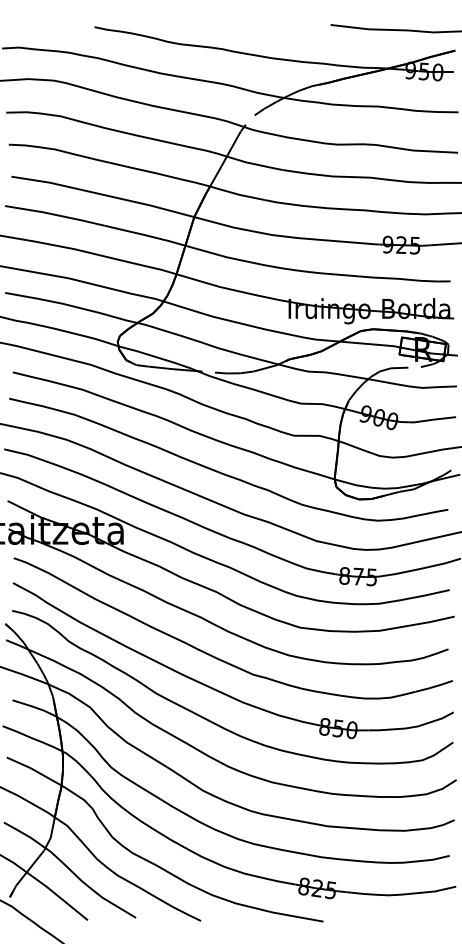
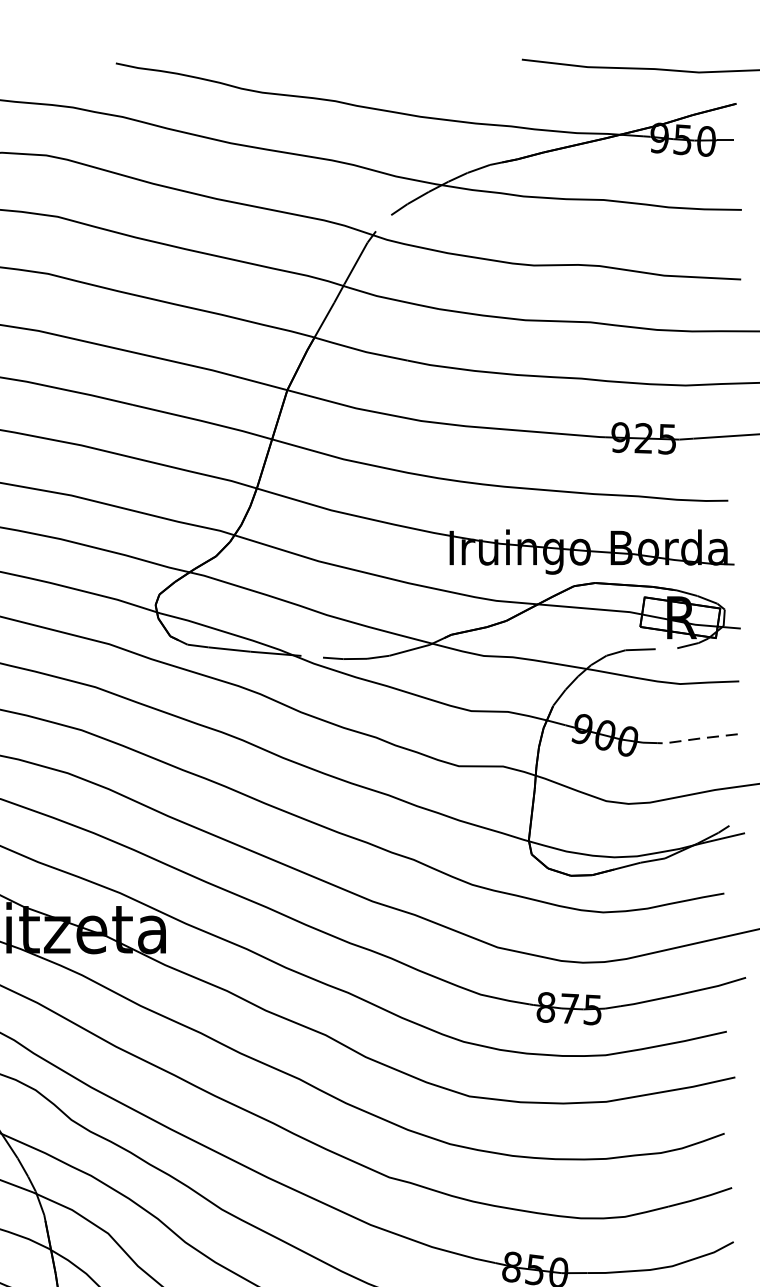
line: (432, 419) -> (697, 738), solid -> dashed

